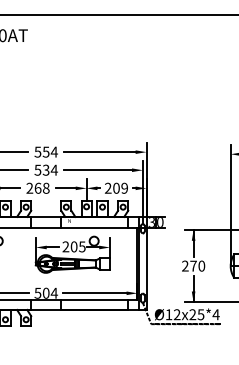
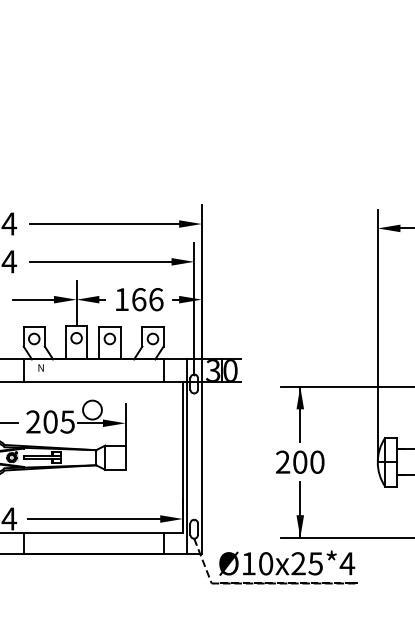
text: (116, 187) -> (139, 297), 209 -> 166
text: (193, 265) -> (300, 460), 270 -> 200
text: (176, 314) -> (264, 563), Ø12x25*4 -> Ø10x25*4

